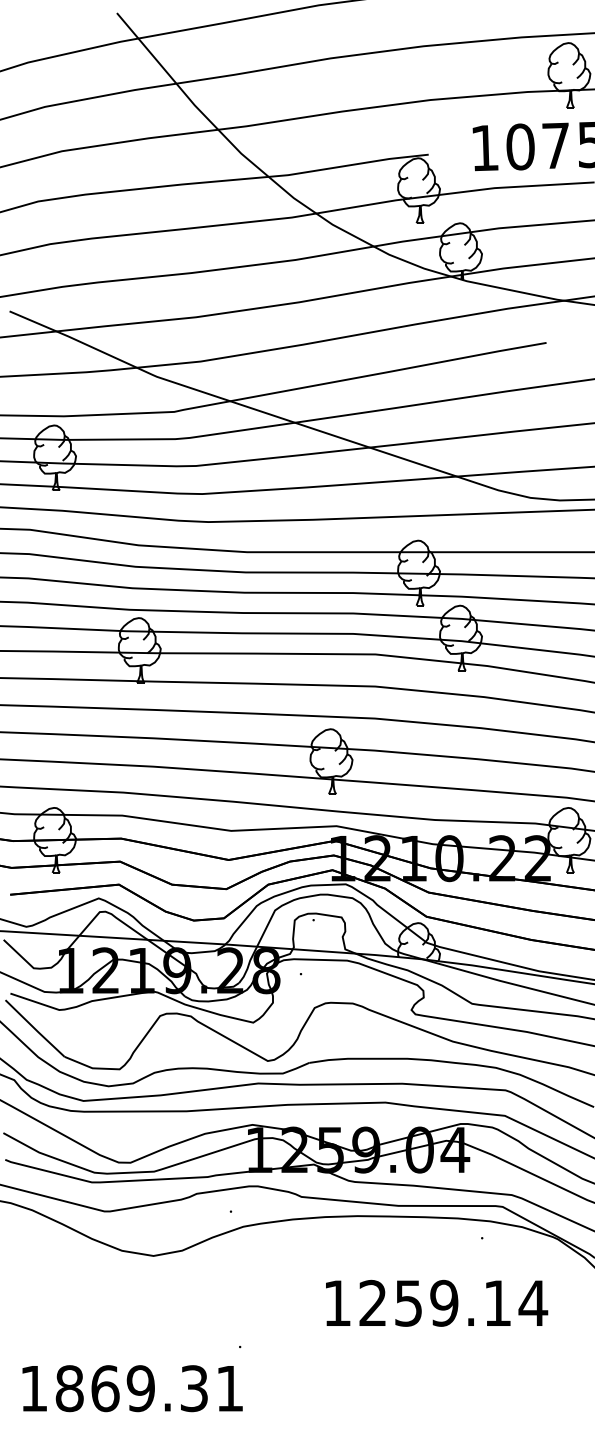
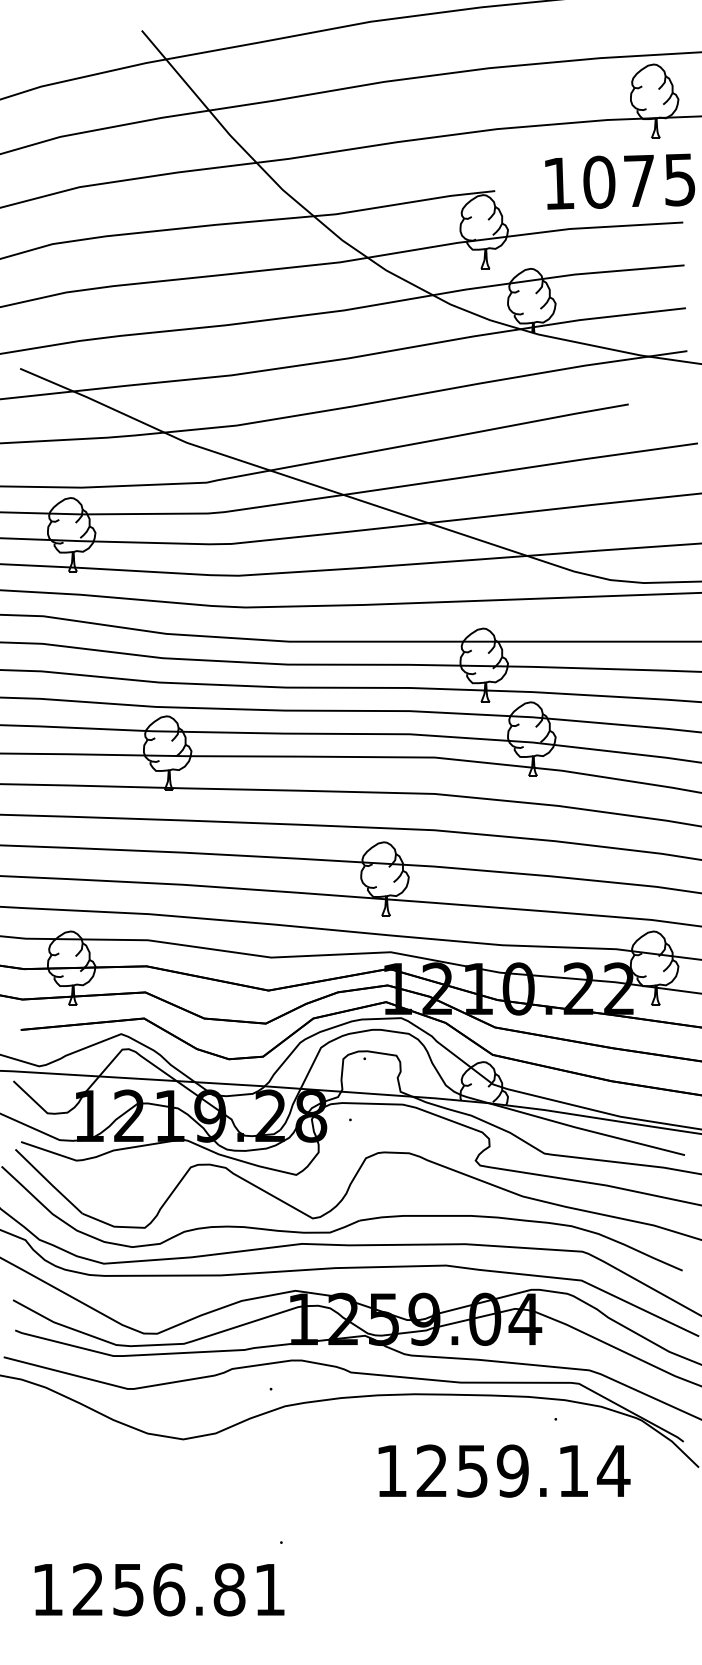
text: (436, 1302) -> (504, 1470), moved
text: (131, 1388) -> (158, 1589), 1869.31 -> 1256.81

